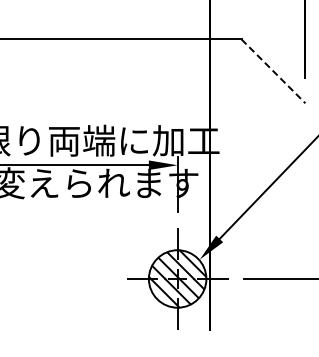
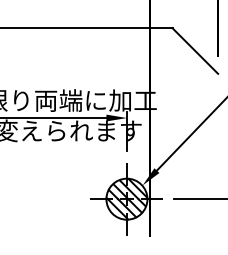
line: (273, 71) -> (195, 51), dashed -> solid

